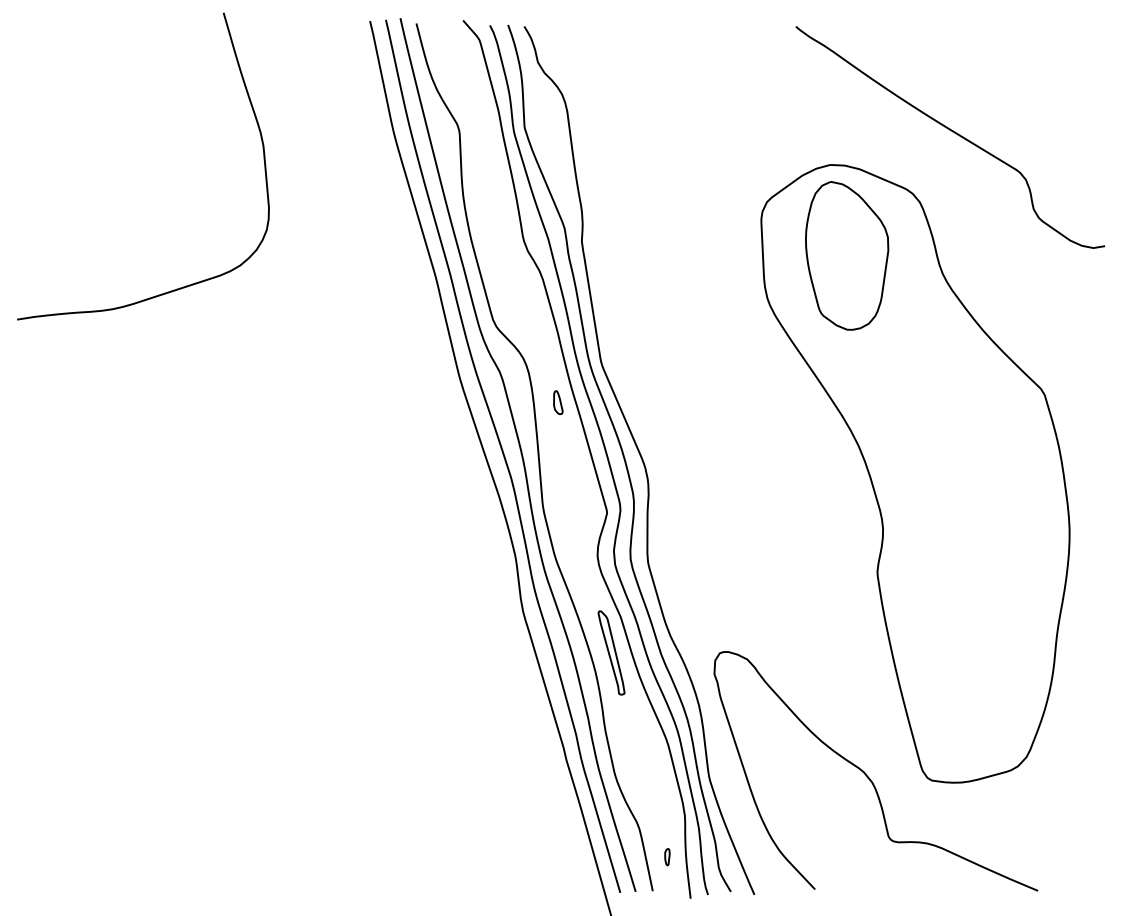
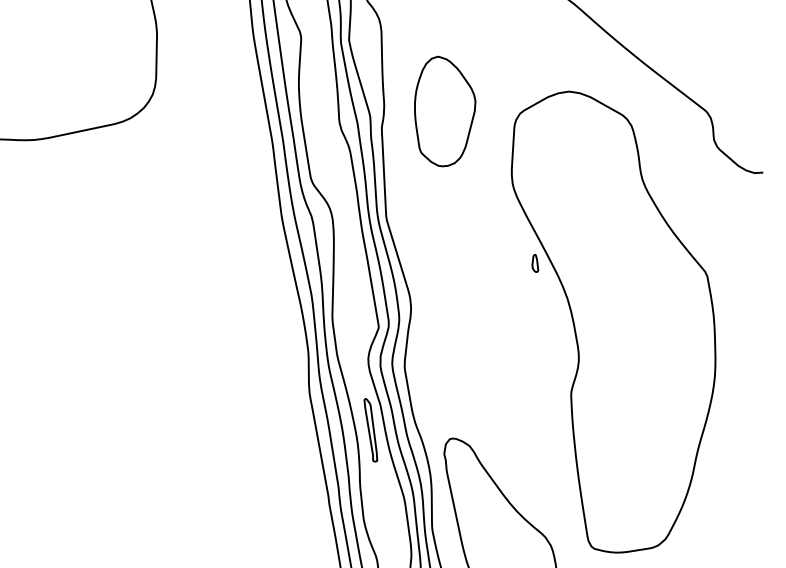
part: (847, 255) -> (444, 111), moved
part: (558, 402) -> (535, 263), moved

